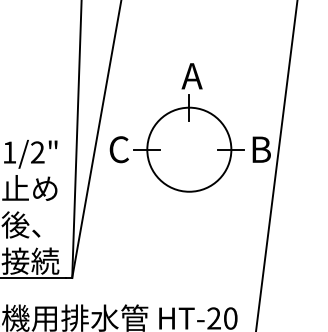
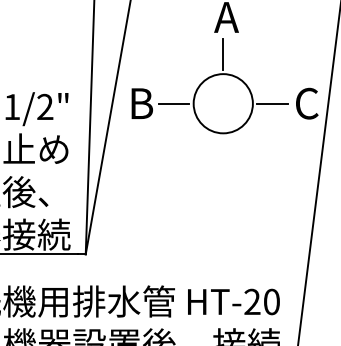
text: (119, 149) -> (141, 103), C -> B
circle: (189, 149) -> (223, 103), size x0.6
text: (260, 149) -> (306, 103), B -> C

